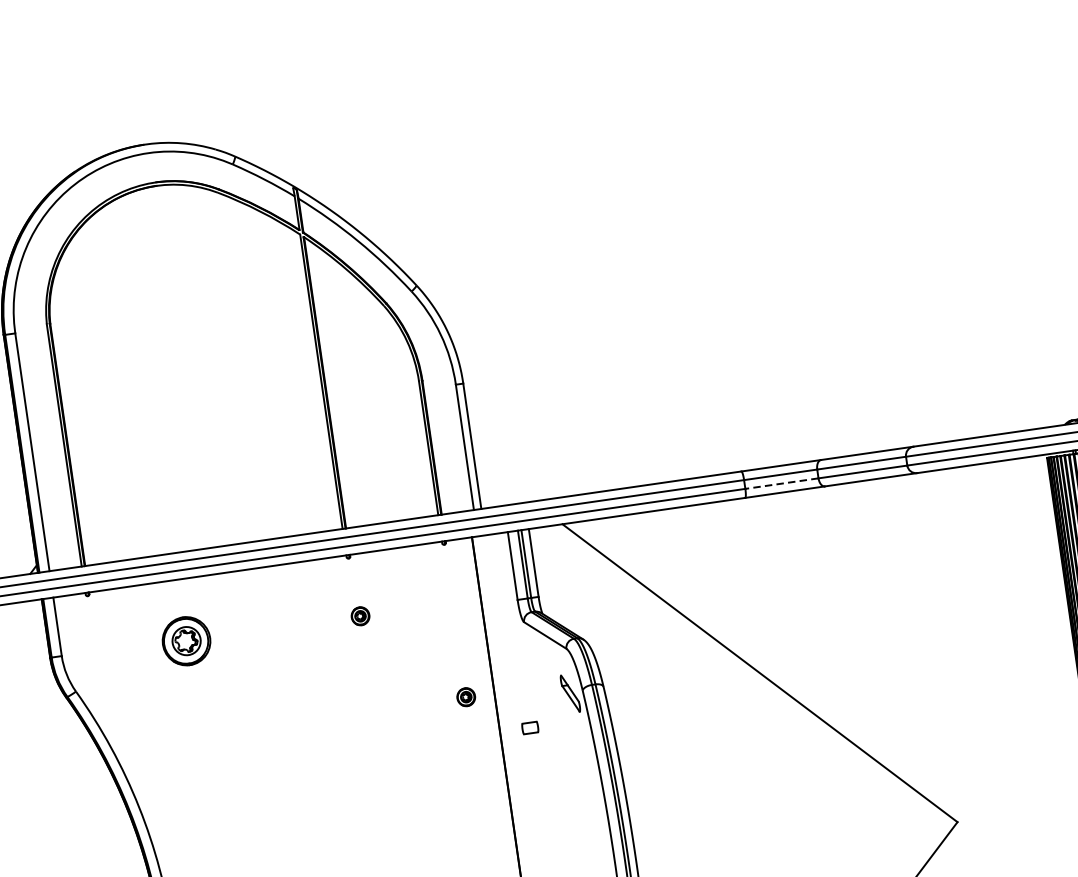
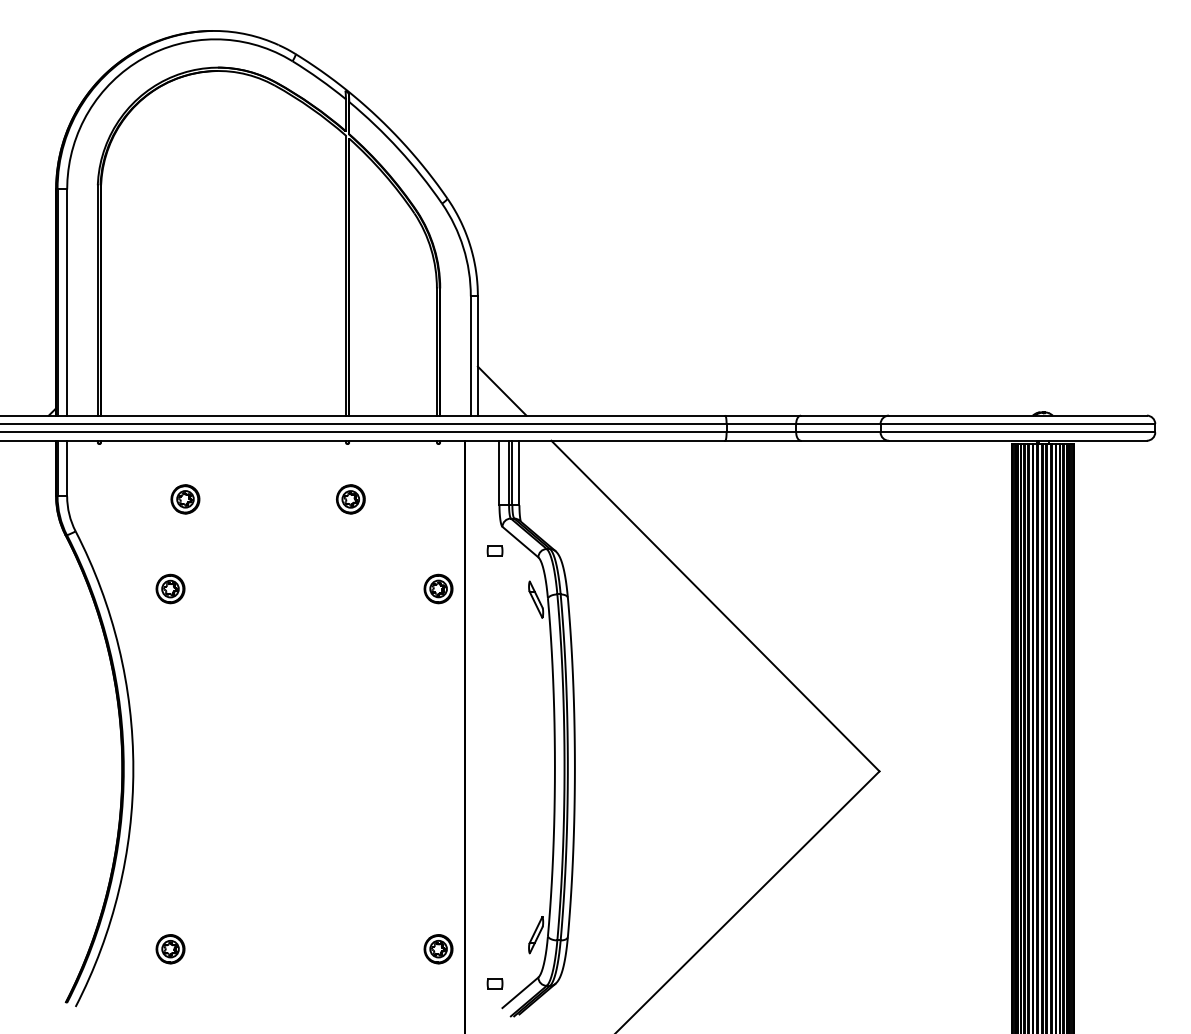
line: (502, 478) -> (501, 390), added
line: (782, 483) -> (761, 432), dashed -> solid
part: (360, 616) -> (350, 499), size x1.67
part: (186, 641) -> (185, 499), size x0.62
part: (466, 696) -> (438, 588), size x1.67
part: (529, 727) -> (494, 550), moved
part: (184, 737) -> (170, 588), added

